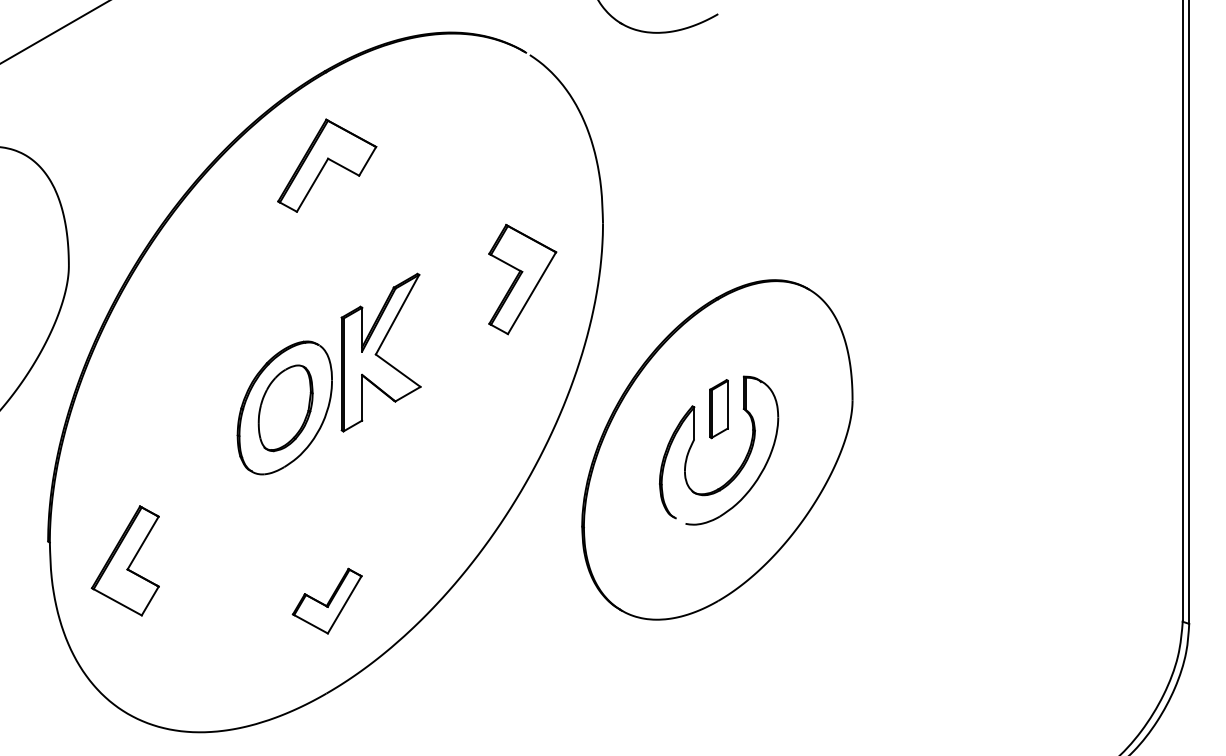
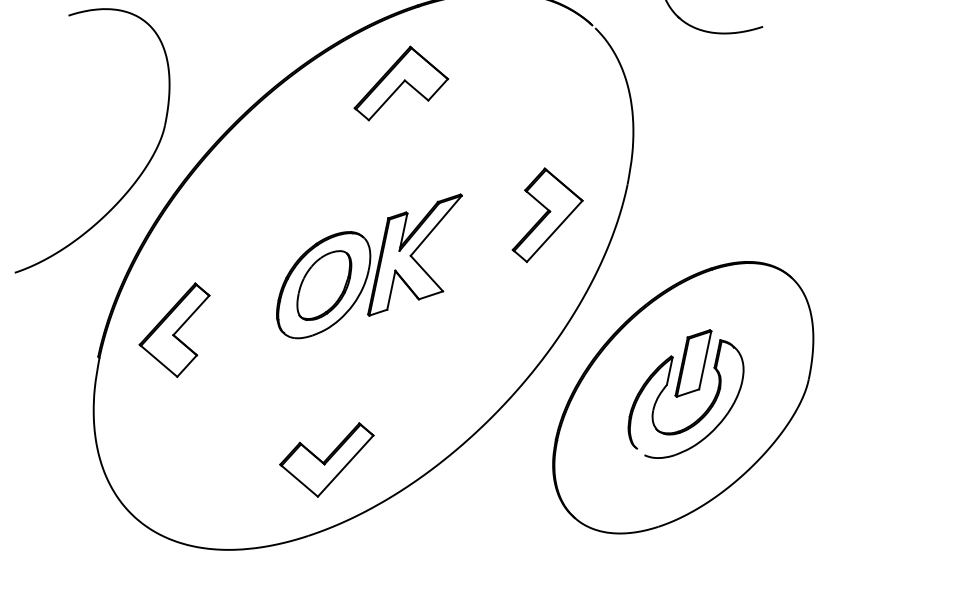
part: (718, 408) -> (693, 362), size x1.43
part: (124, 560) -> (172, 326), moved
part: (327, 601) -> (325, 457), size x1.43

